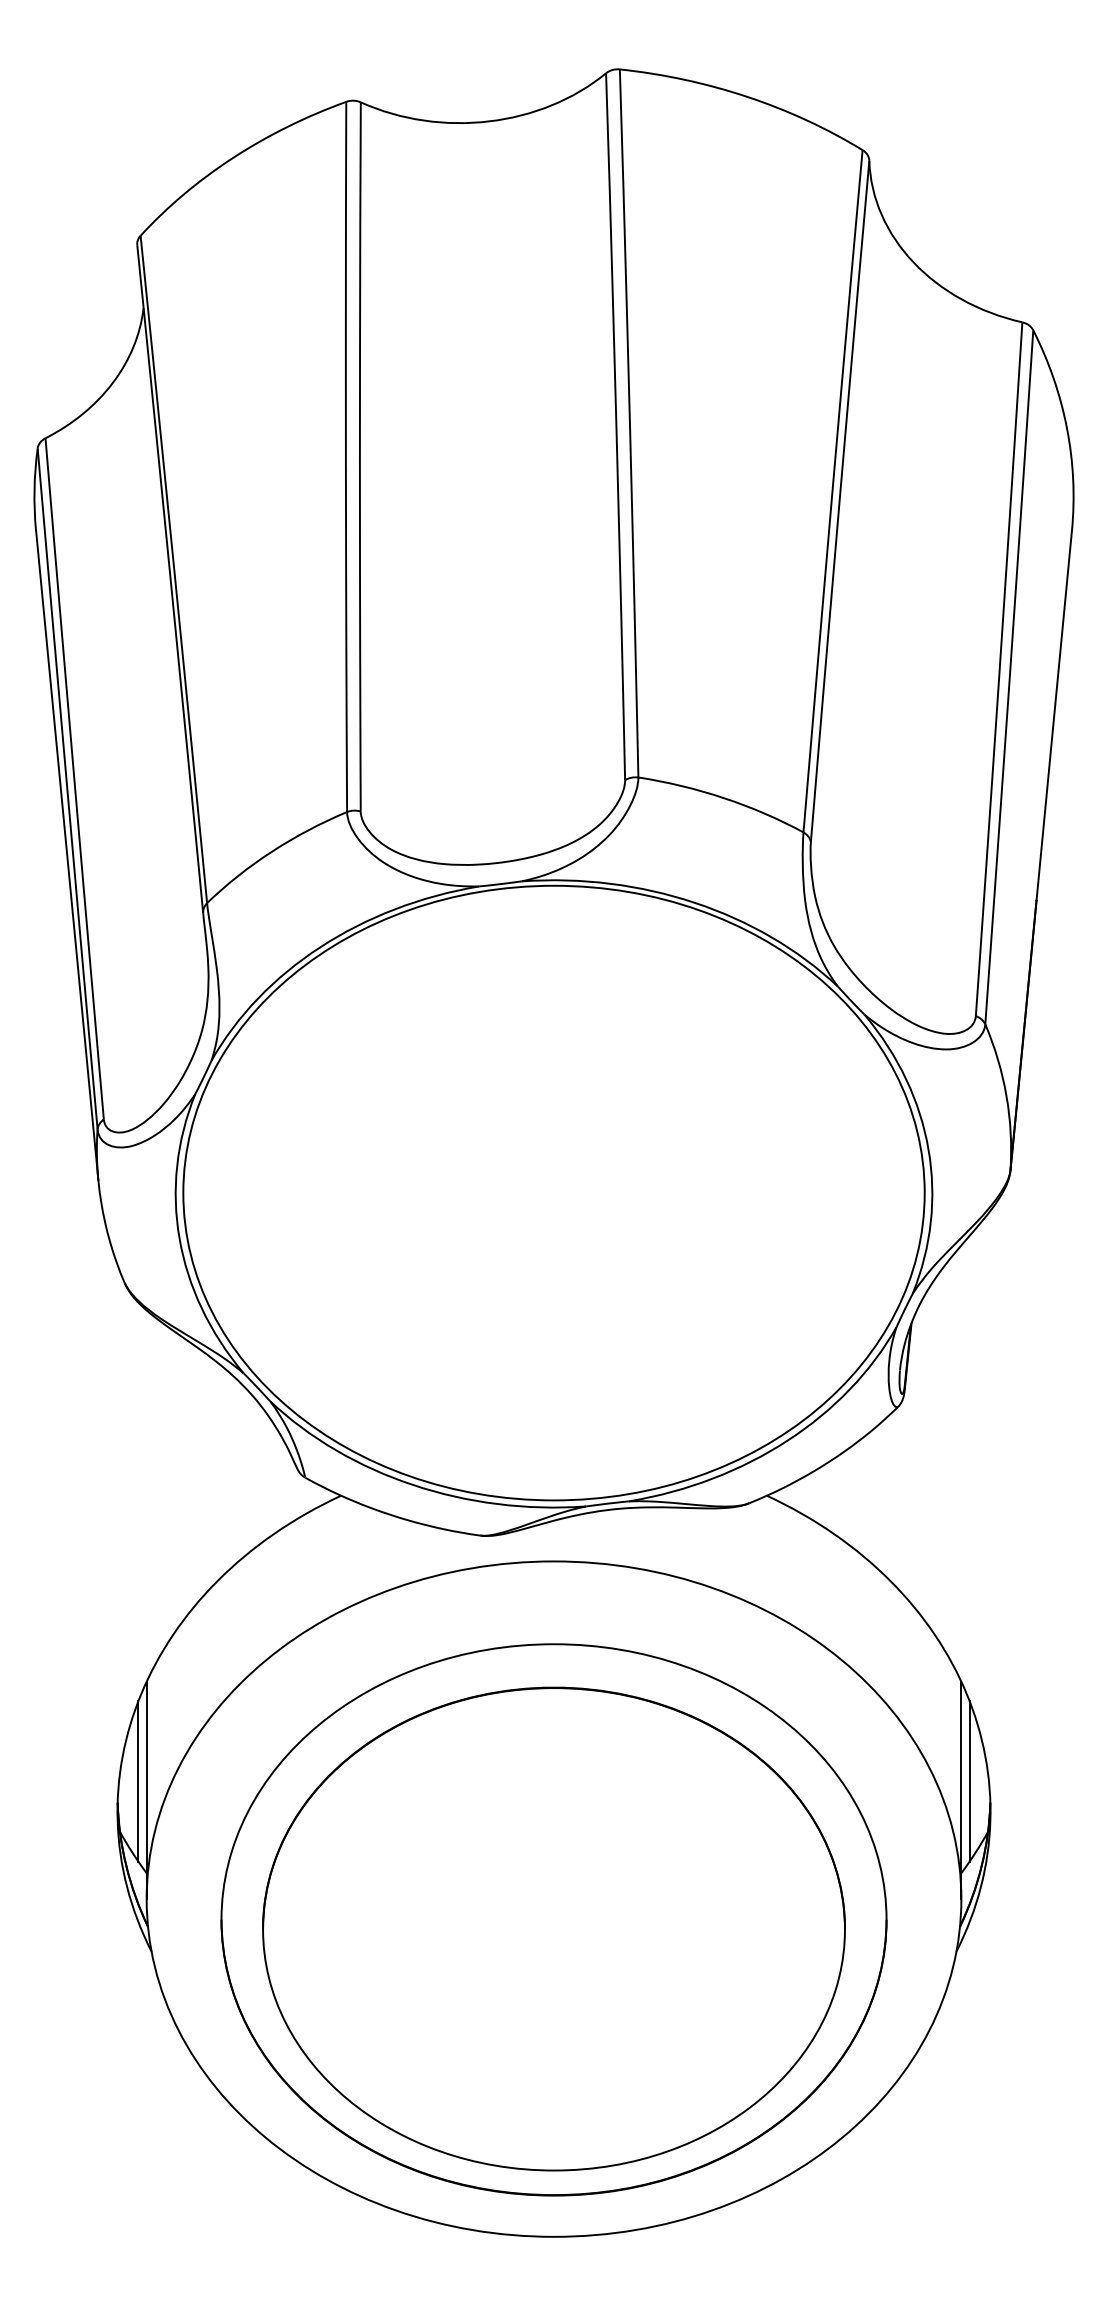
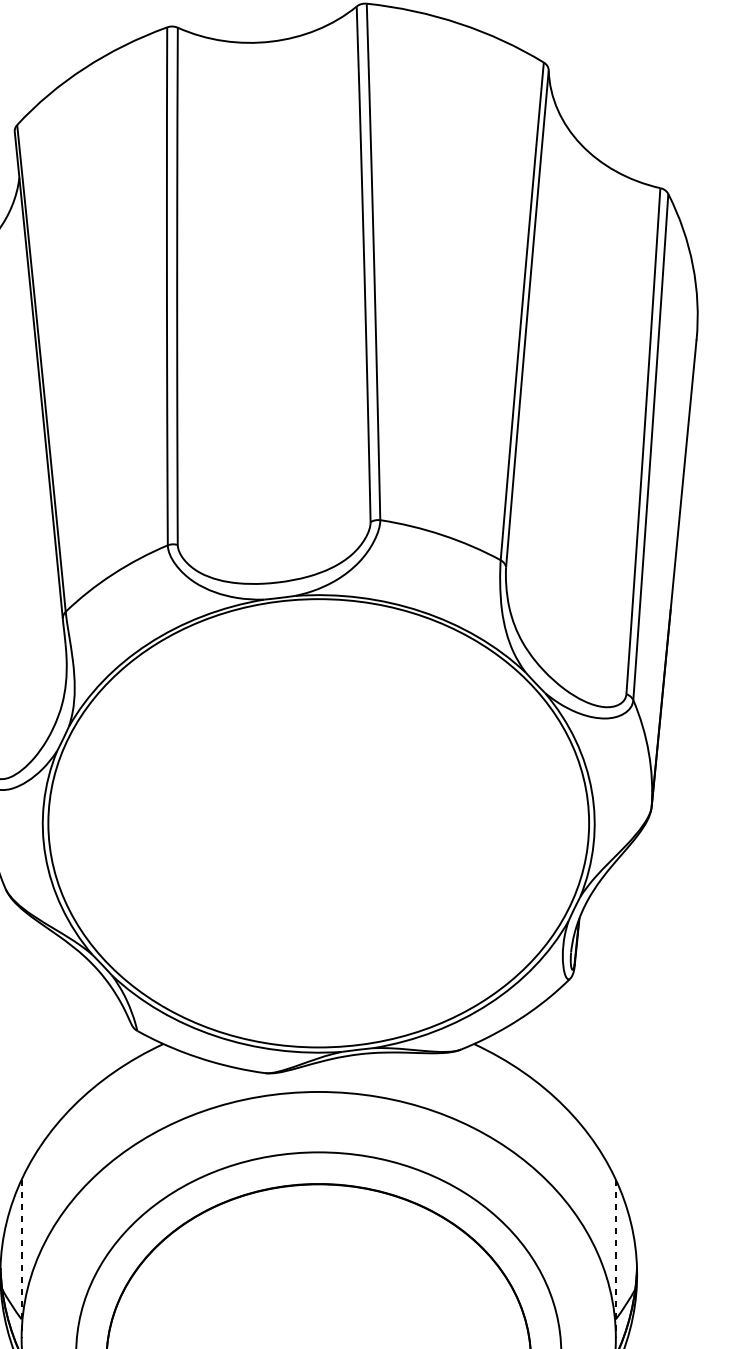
line: (138, 1781) -> (15, 1252), removed
line: (969, 1781) -> (621, 1252), removed
line: (146, 1790) -> (21, 1259), solid -> dashed
line: (961, 1790) -> (615, 1259), solid -> dashed

